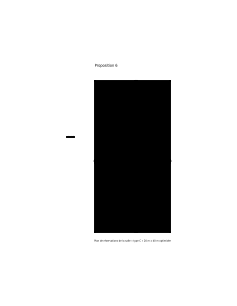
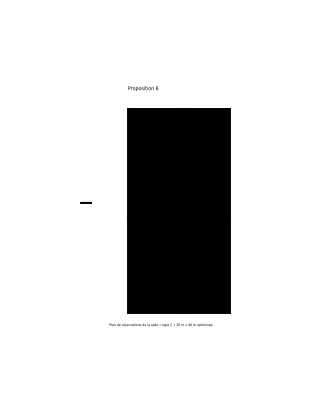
part: (69, 136) -> (85, 202), moved
text: (132, 240) -> (160, 324), moved

